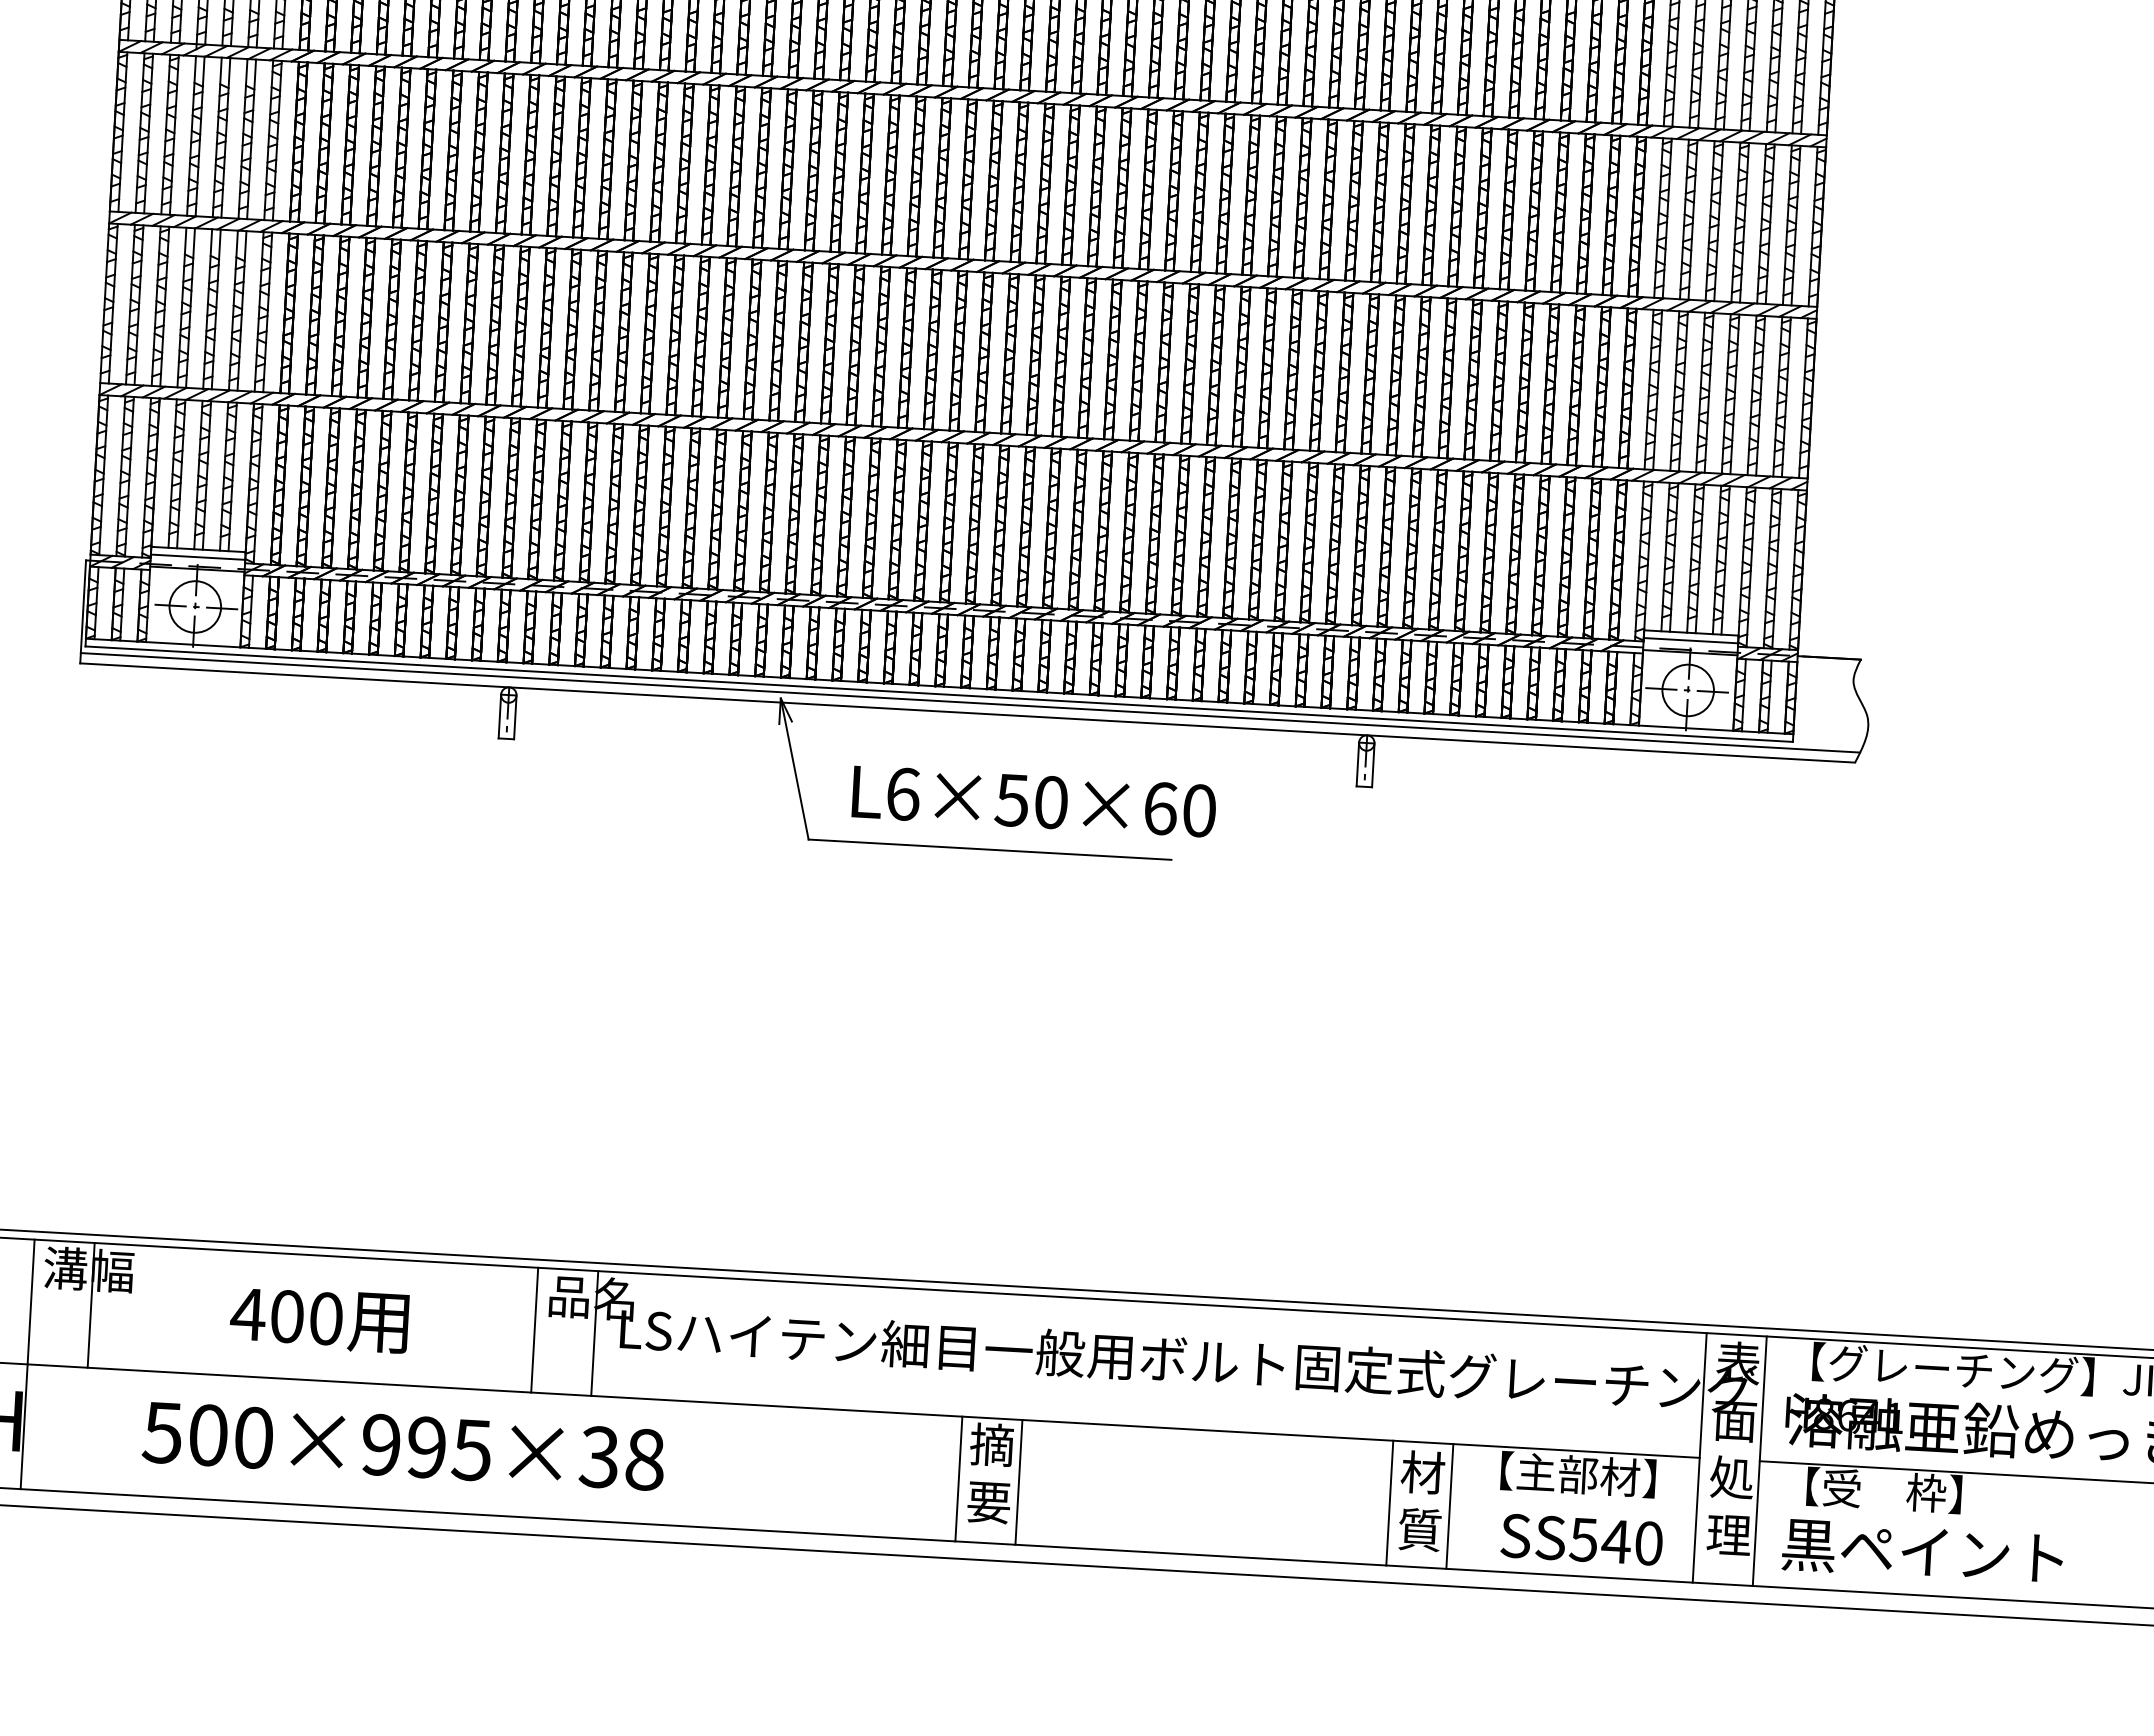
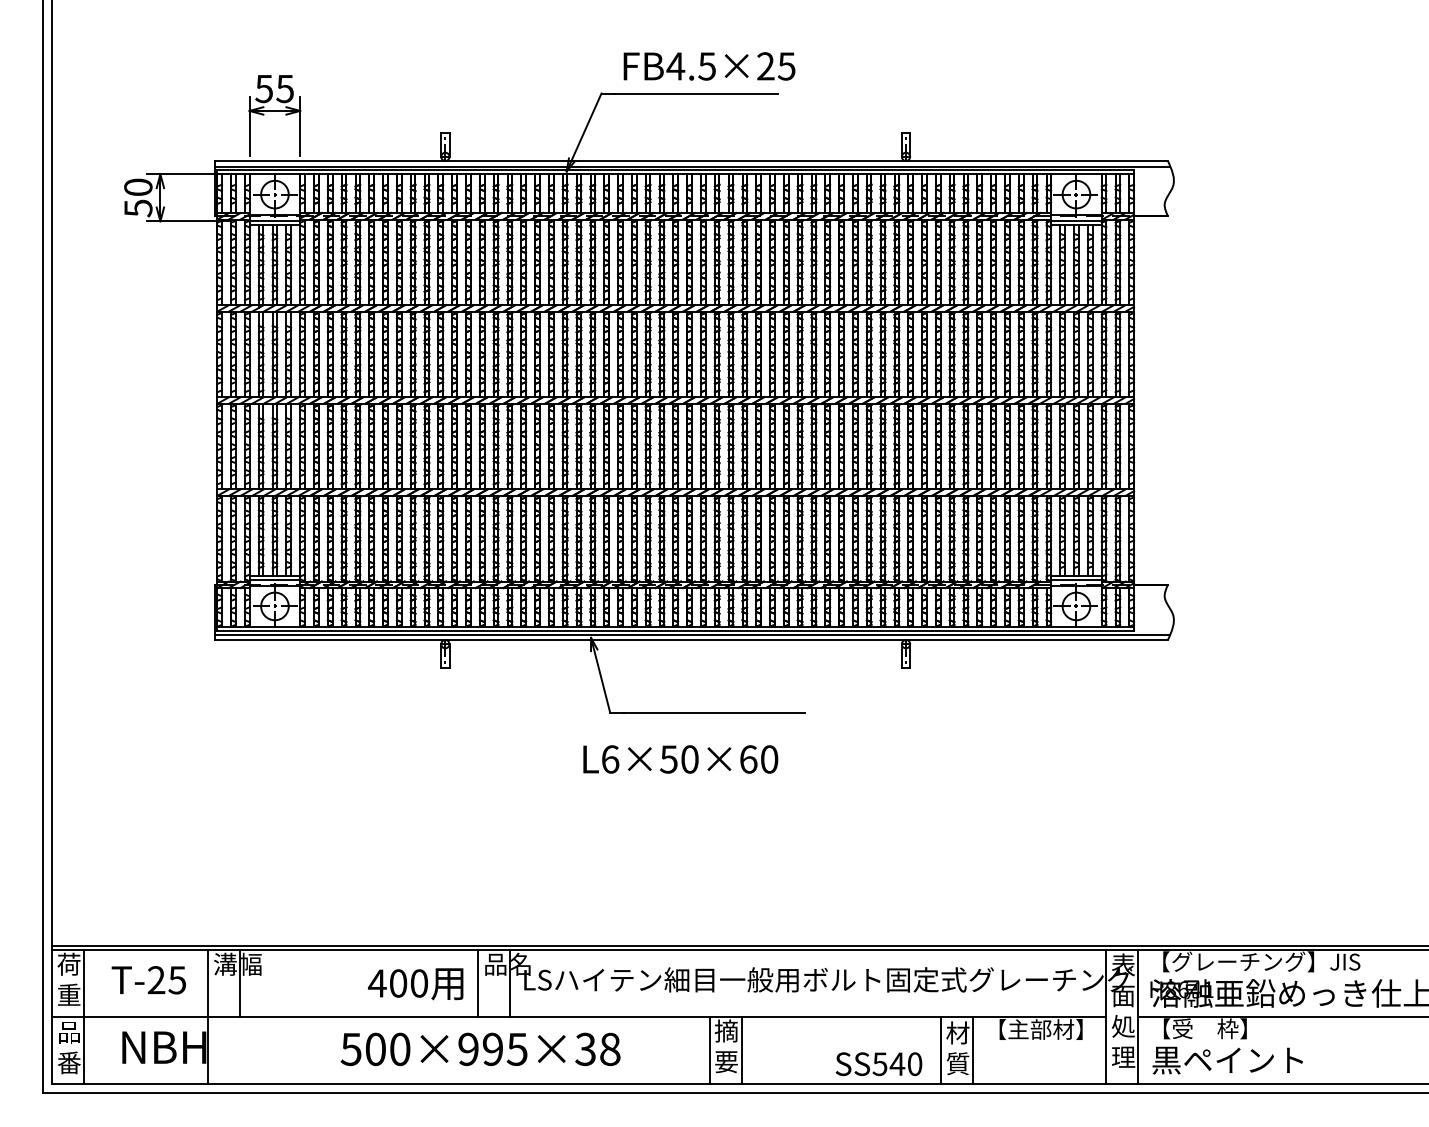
text: (1033, 801) -> (680, 759), moved
text: (319, 1320) -> (415, 984), moved
text: (403, 1444) -> (480, 1048), moved
text: (1581, 1538) -> (878, 1063), moved

